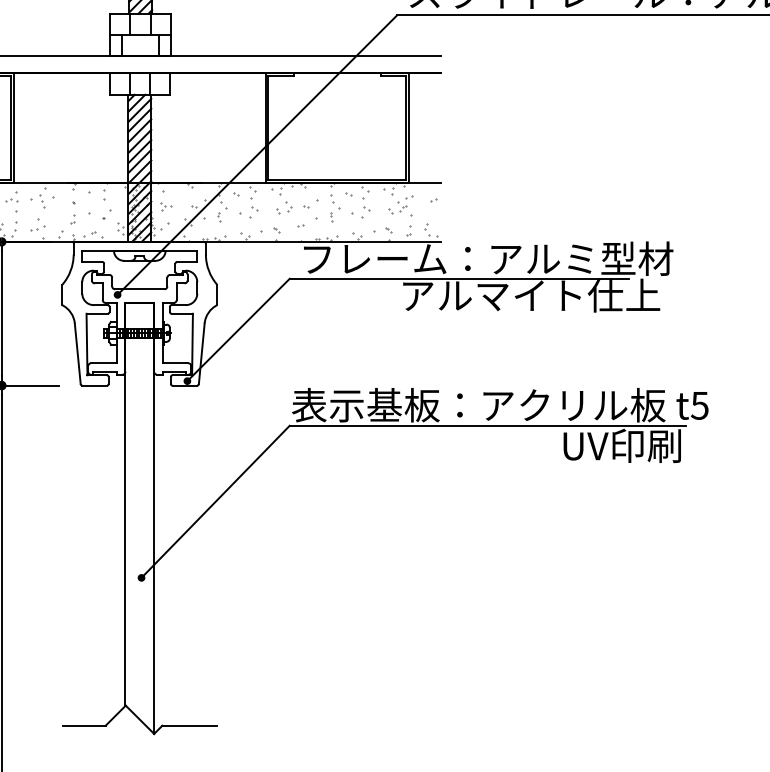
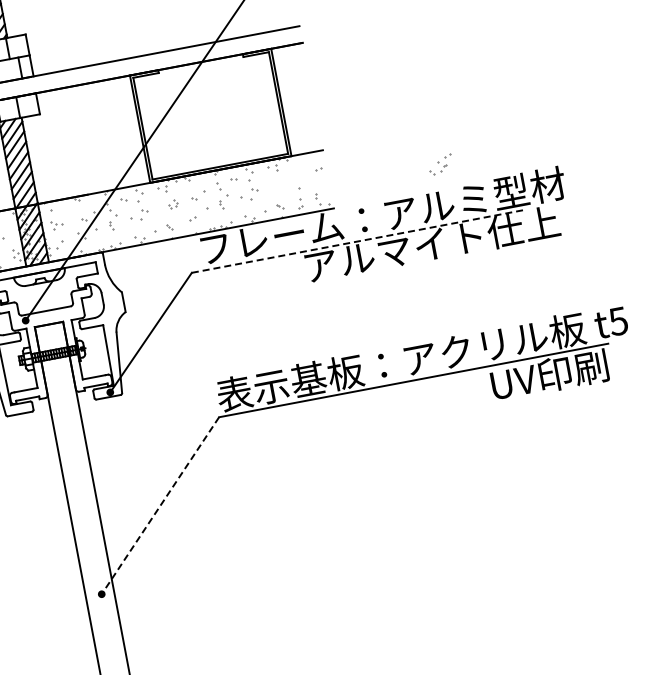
part: (400, 204) -> (440, 164), moved
part: (284, 207) -> (173, 203), size x0.6
line: (459, 278) -> (358, 241), solid -> dashed
line: (215, 502) -> (160, 506), solid -> dashed

